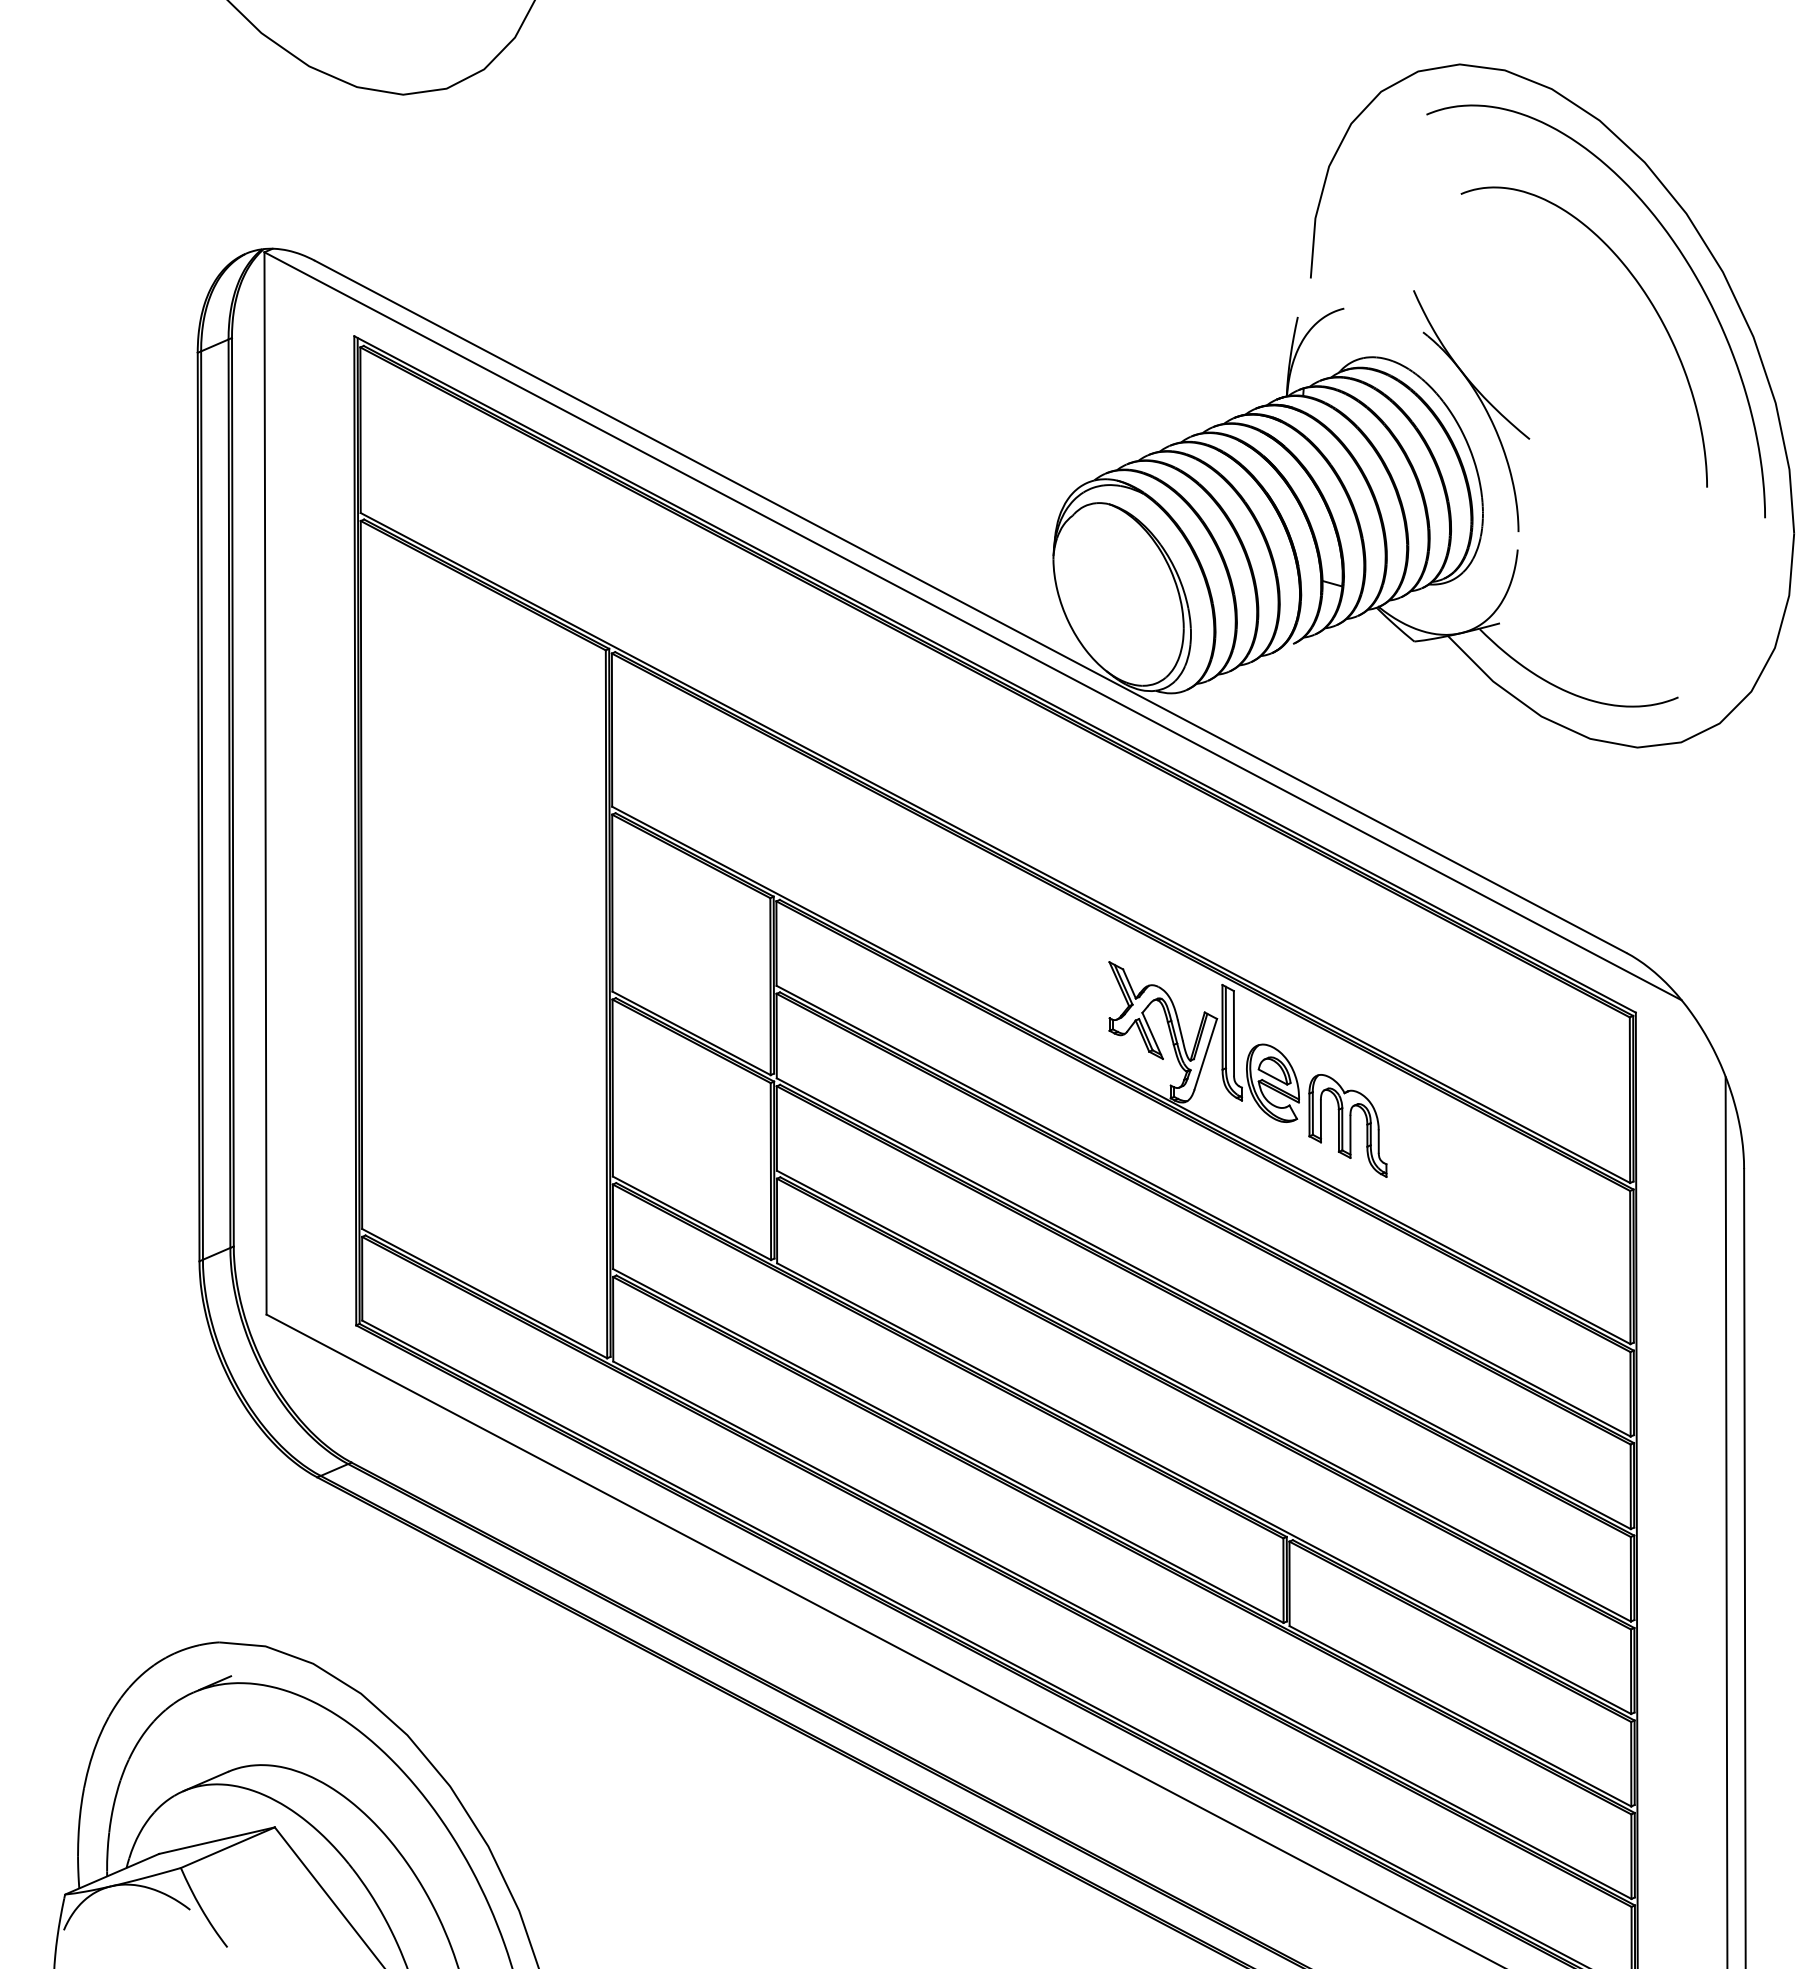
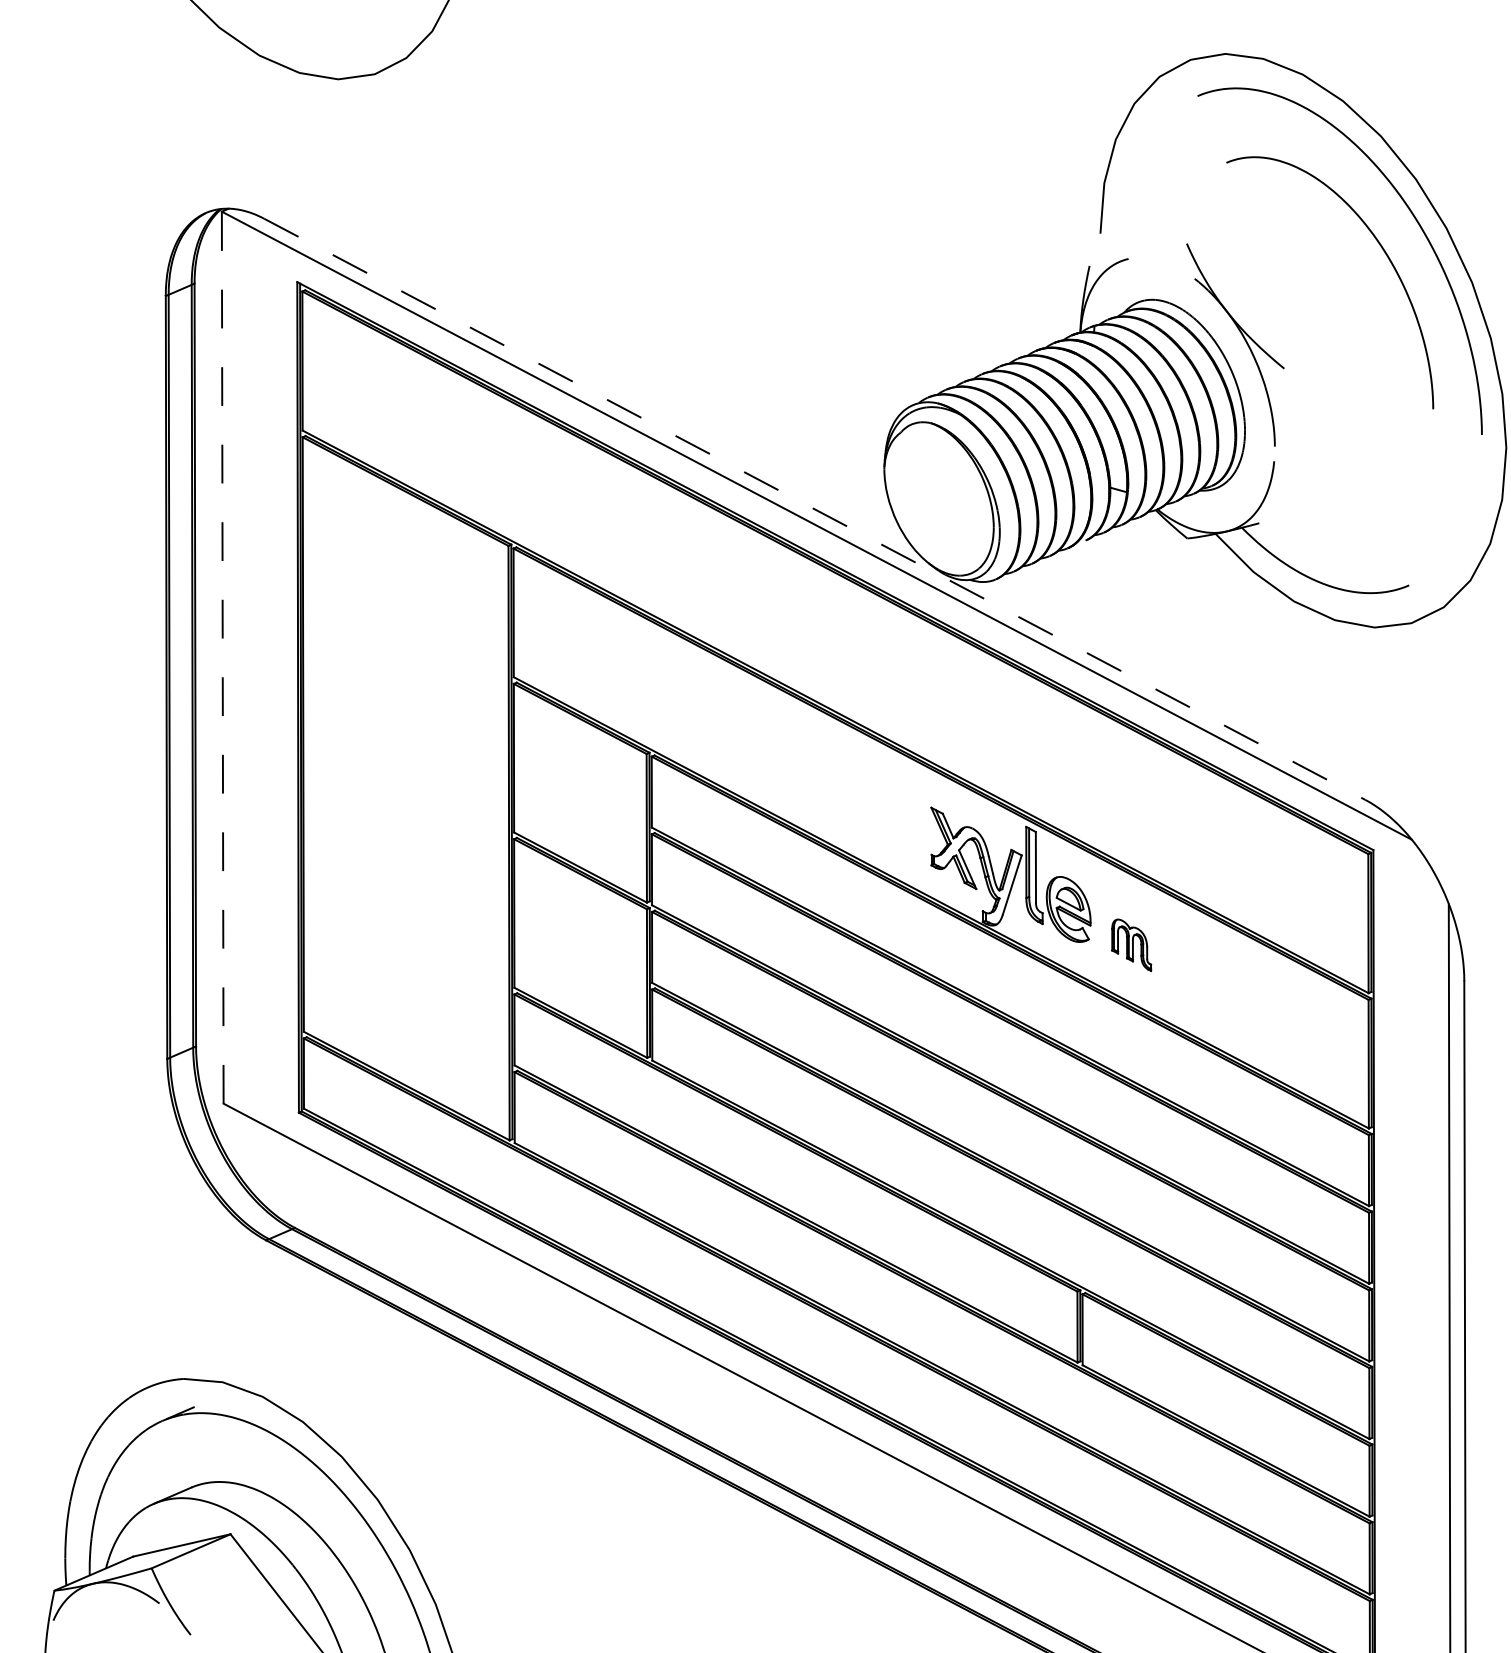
line: (971, 607) -> (815, 509), solid -> dashed
line: (265, 782) -> (222, 656), solid -> dashed
part: (1347, 1125) -> (1131, 944), size x0.6

